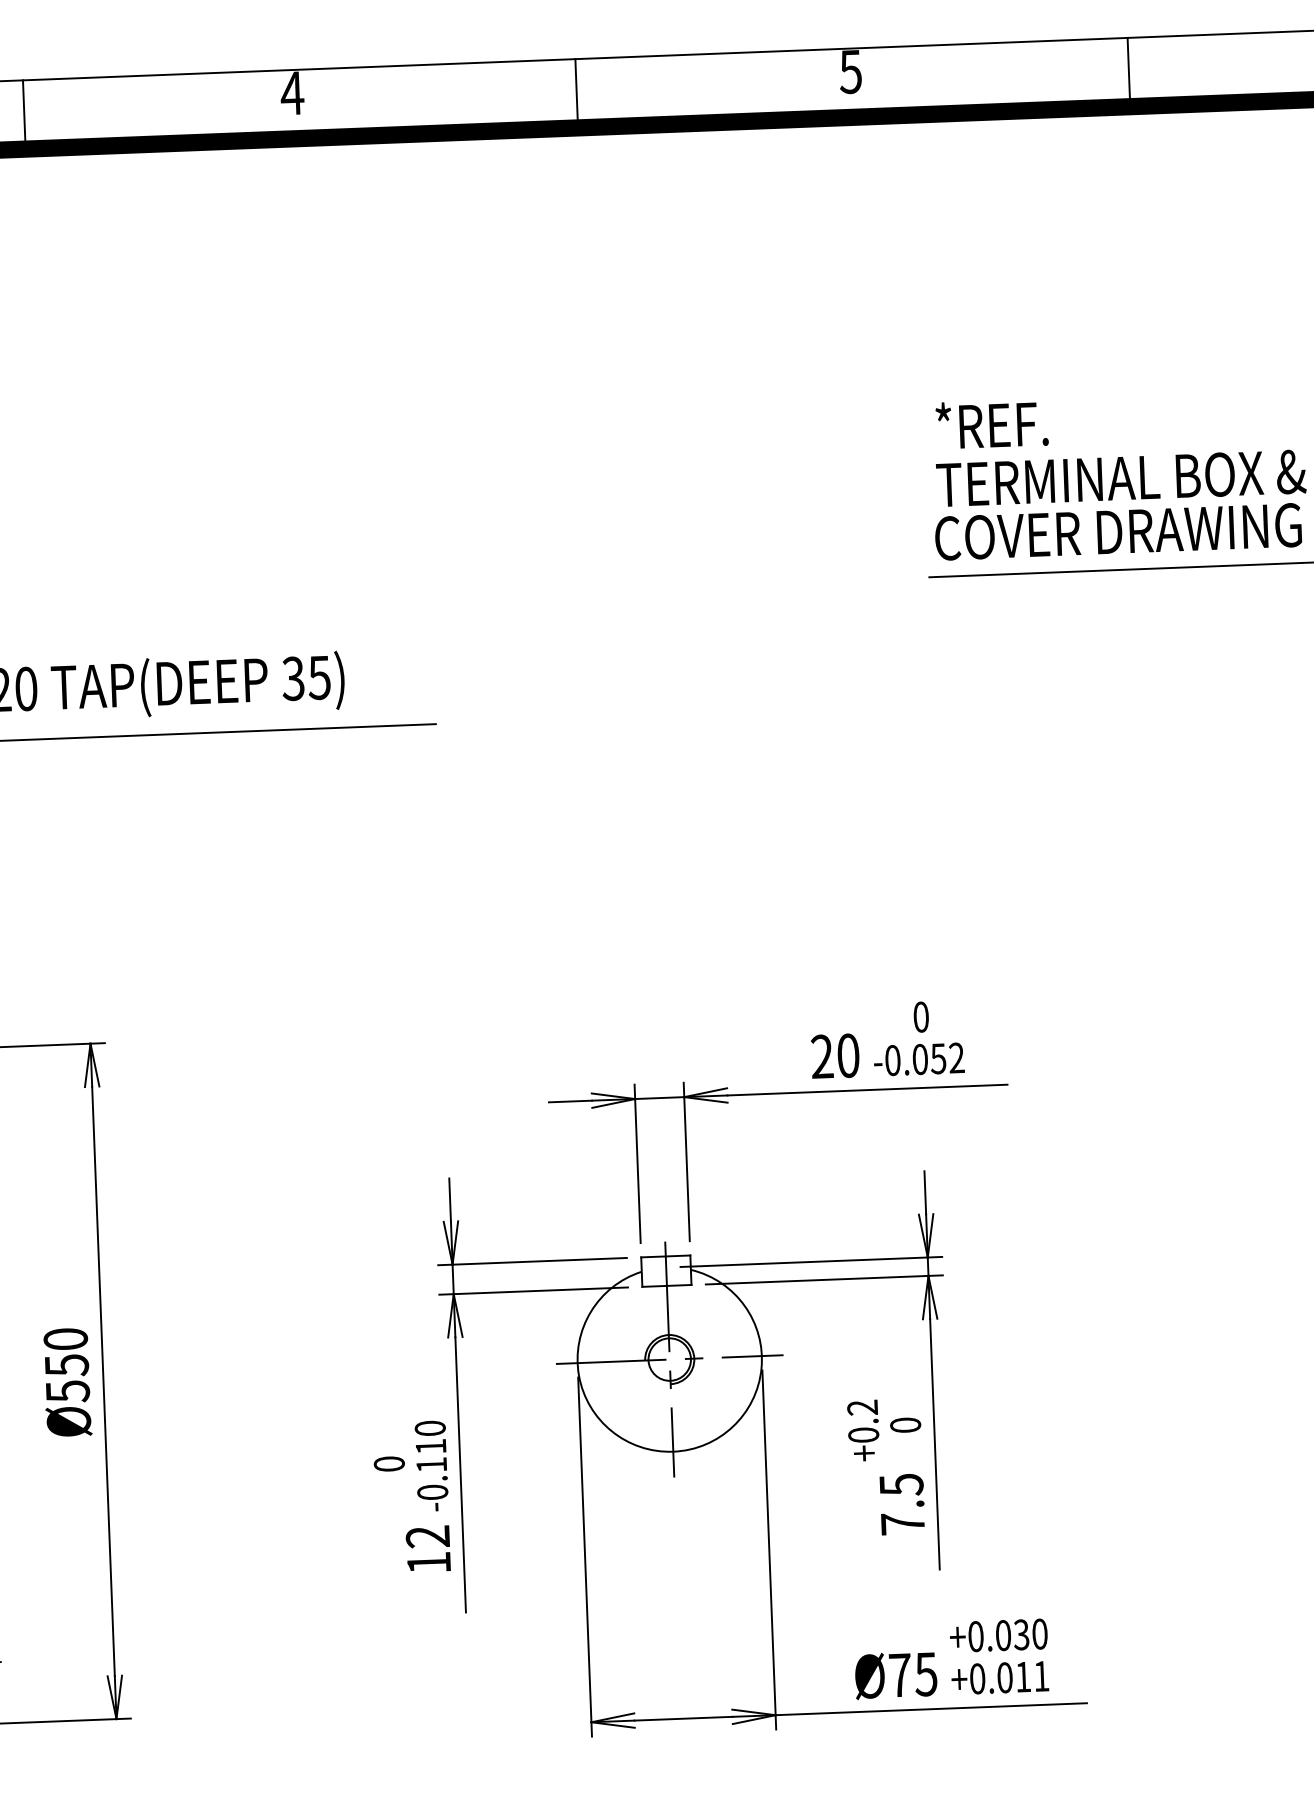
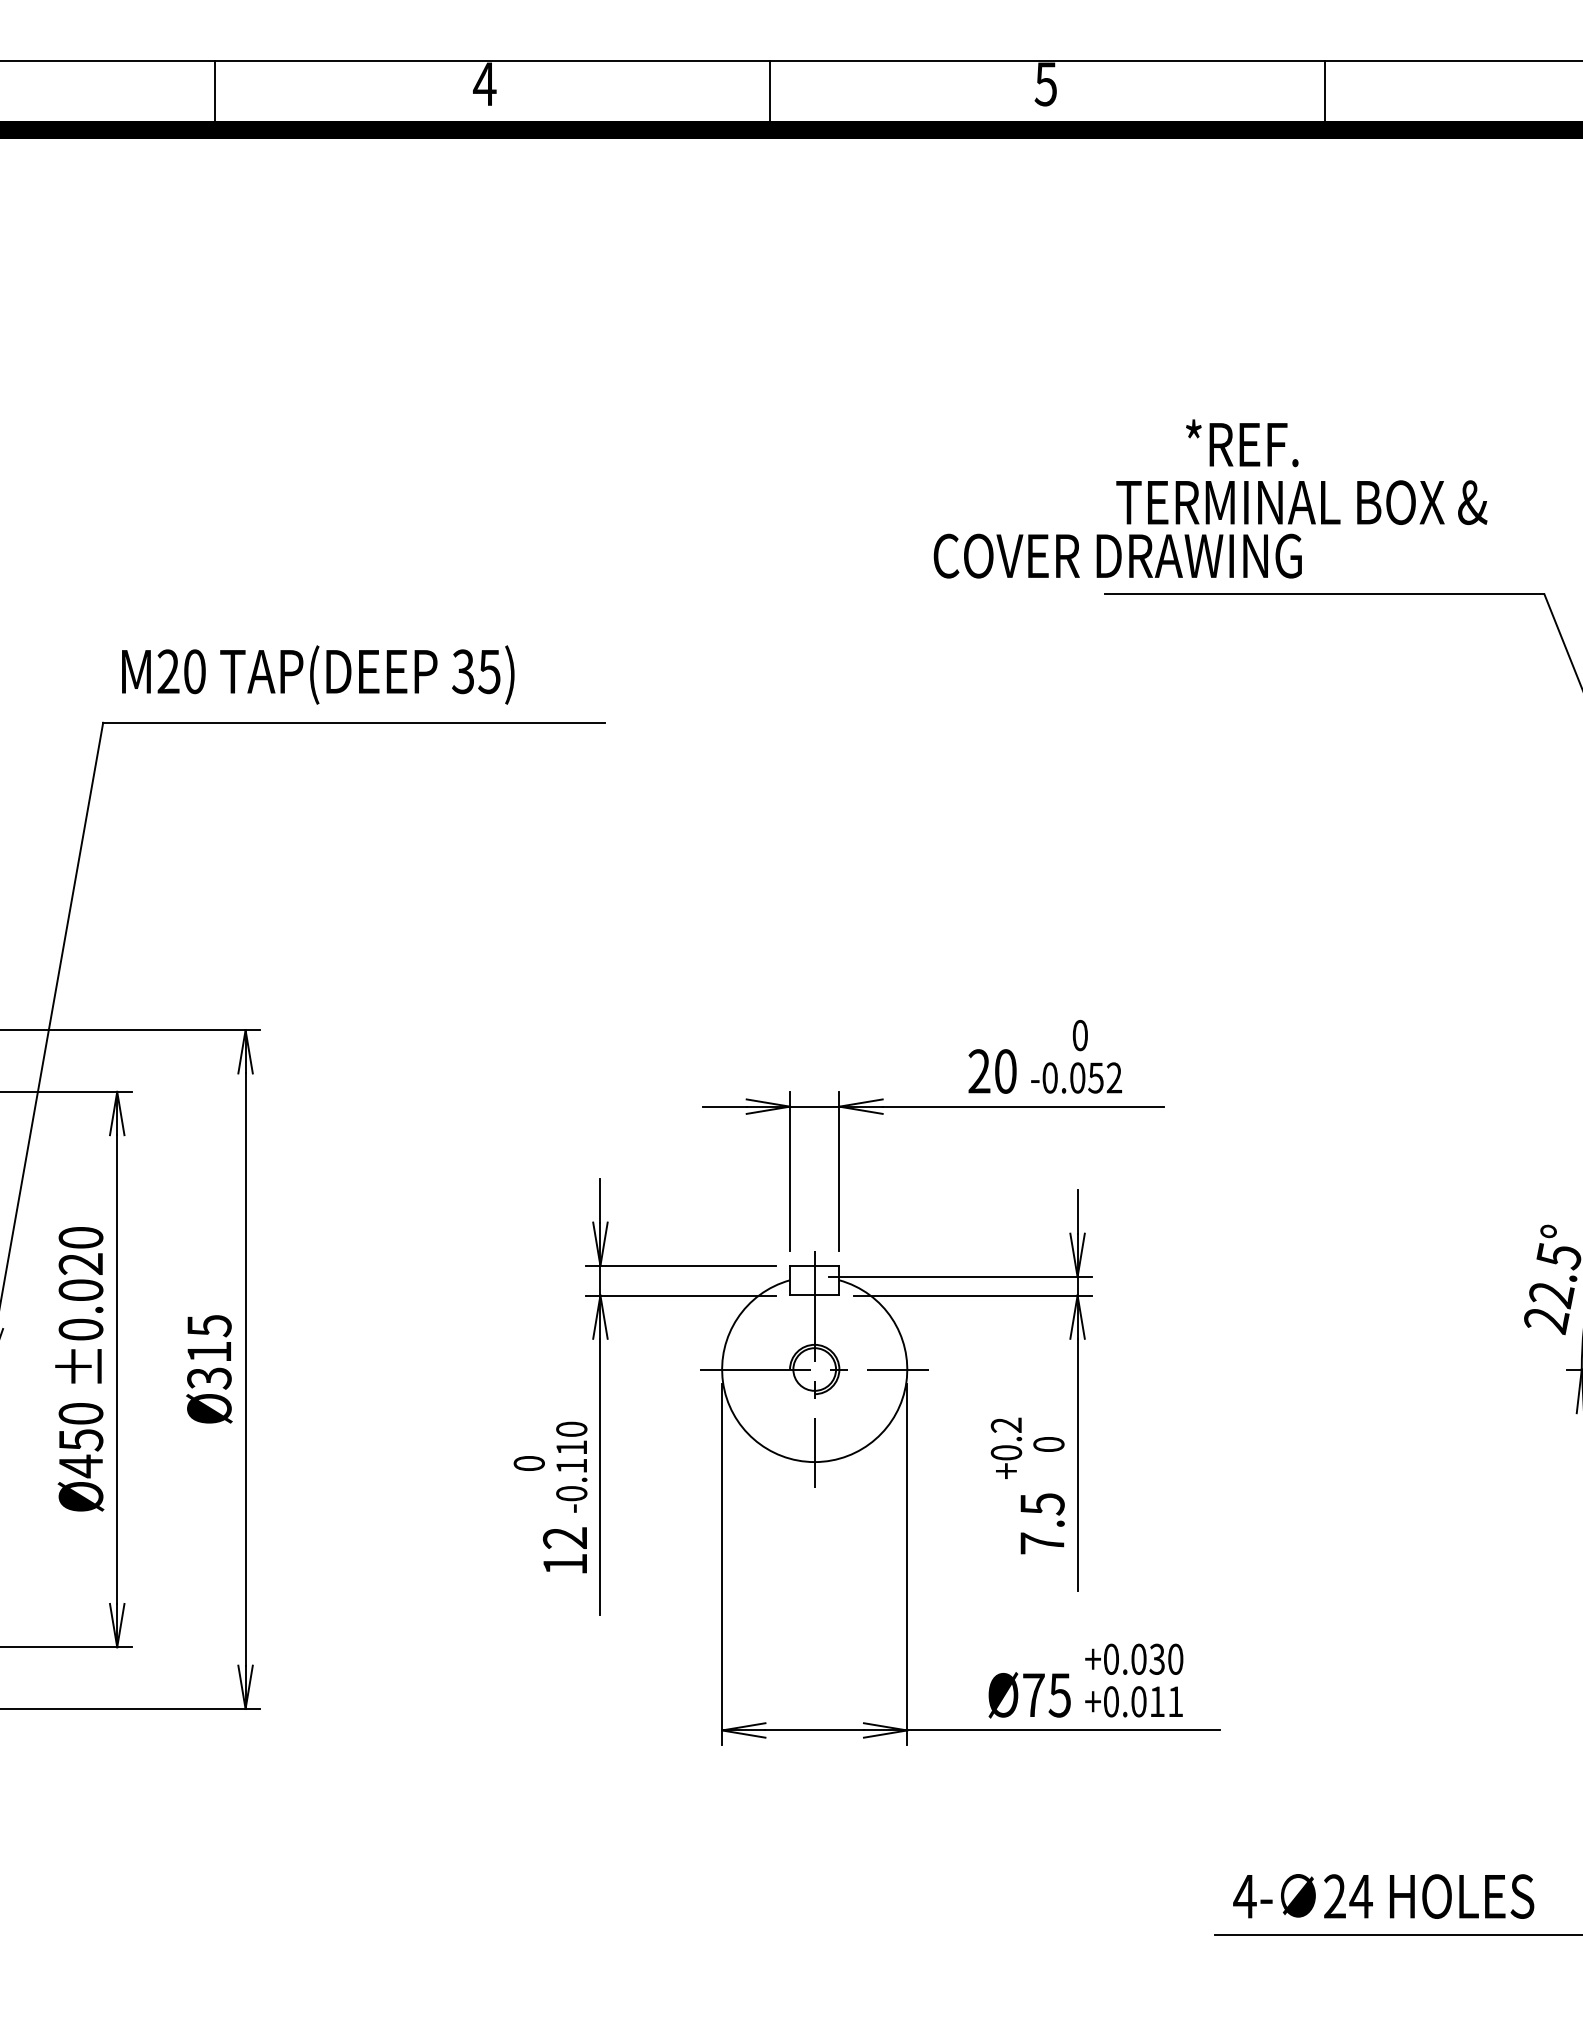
text: (992, 424) -> (1242, 443), moved
text: (1118, 531) -> (1117, 555), moved
text: (66, 1365) -> (209, 1352), Ø550 -> Ø315

